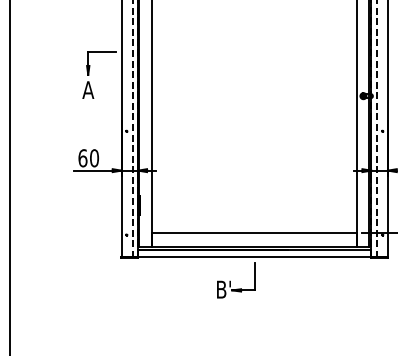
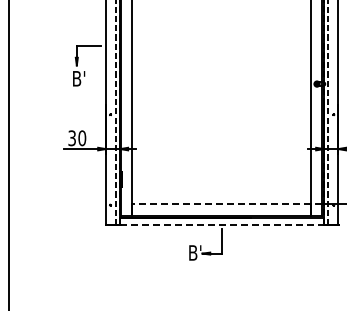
text: (90, 89) -> (78, 78), A -> B'
text: (83, 158) -> (72, 138), 60 -> 30
line: (253, 232) -> (221, 203), solid -> dashed
line: (255, 257) -> (222, 224), solid -> dashed

